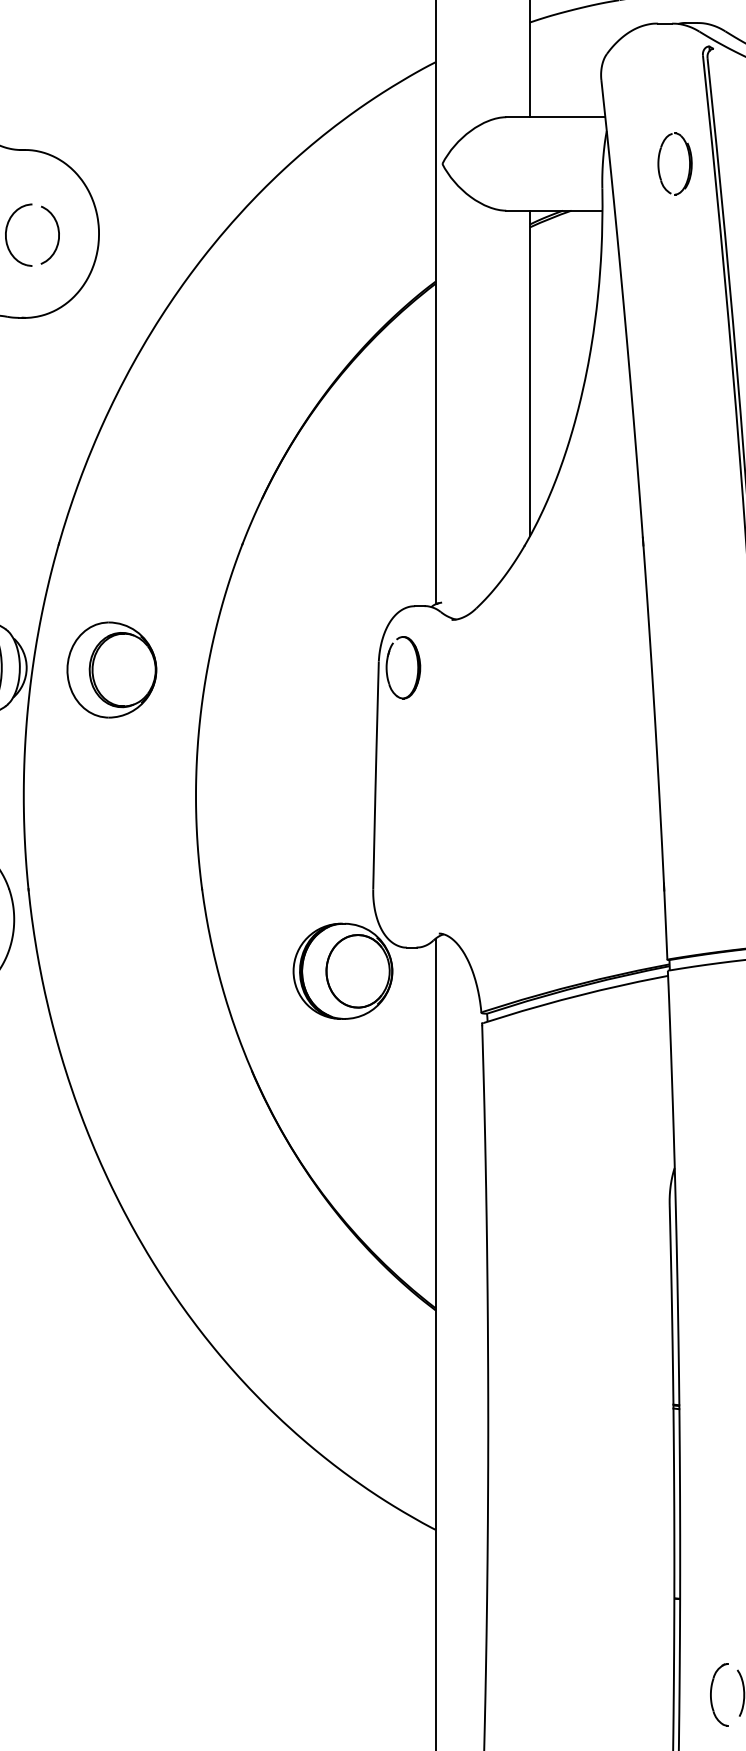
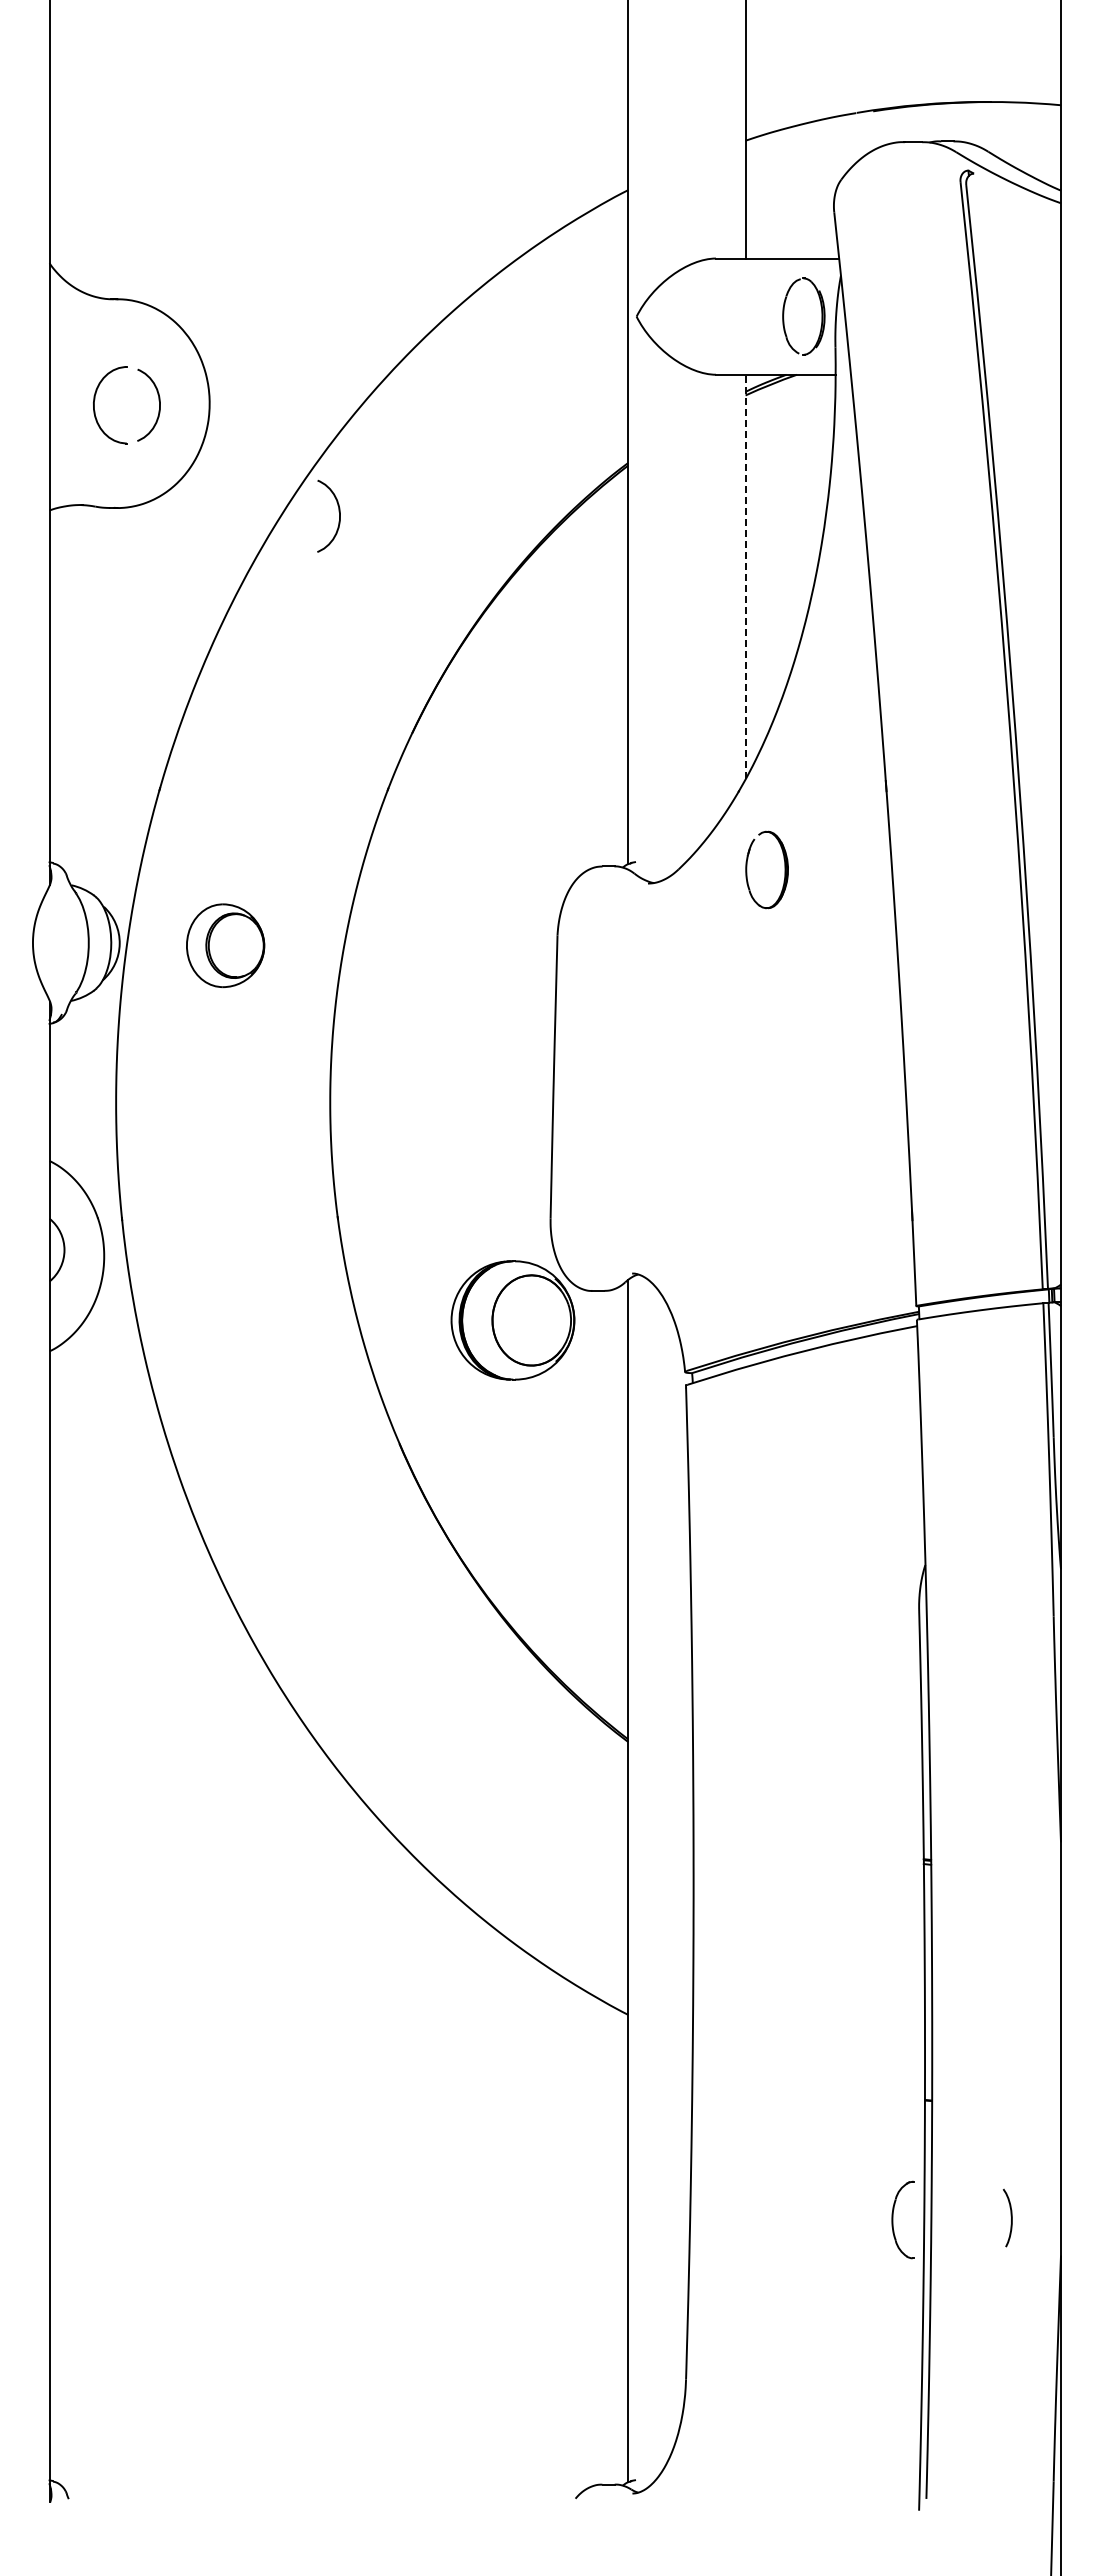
part: (689, 163) -> (821, 316), moved
curve: (202, 320) -> (338, 511), added
line: (529, 372) -> (745, 576), solid -> dashed
part: (417, 667) -> (784, 869), moved
part: (111, 669) -> (225, 945), size x0.7
part: (711, 1694) -> (893, 2219), moved

